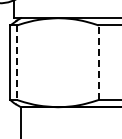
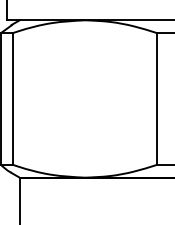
line: (98, 62) -> (156, 98), dashed -> solid
line: (17, 63) -> (13, 100), dashed -> solid

